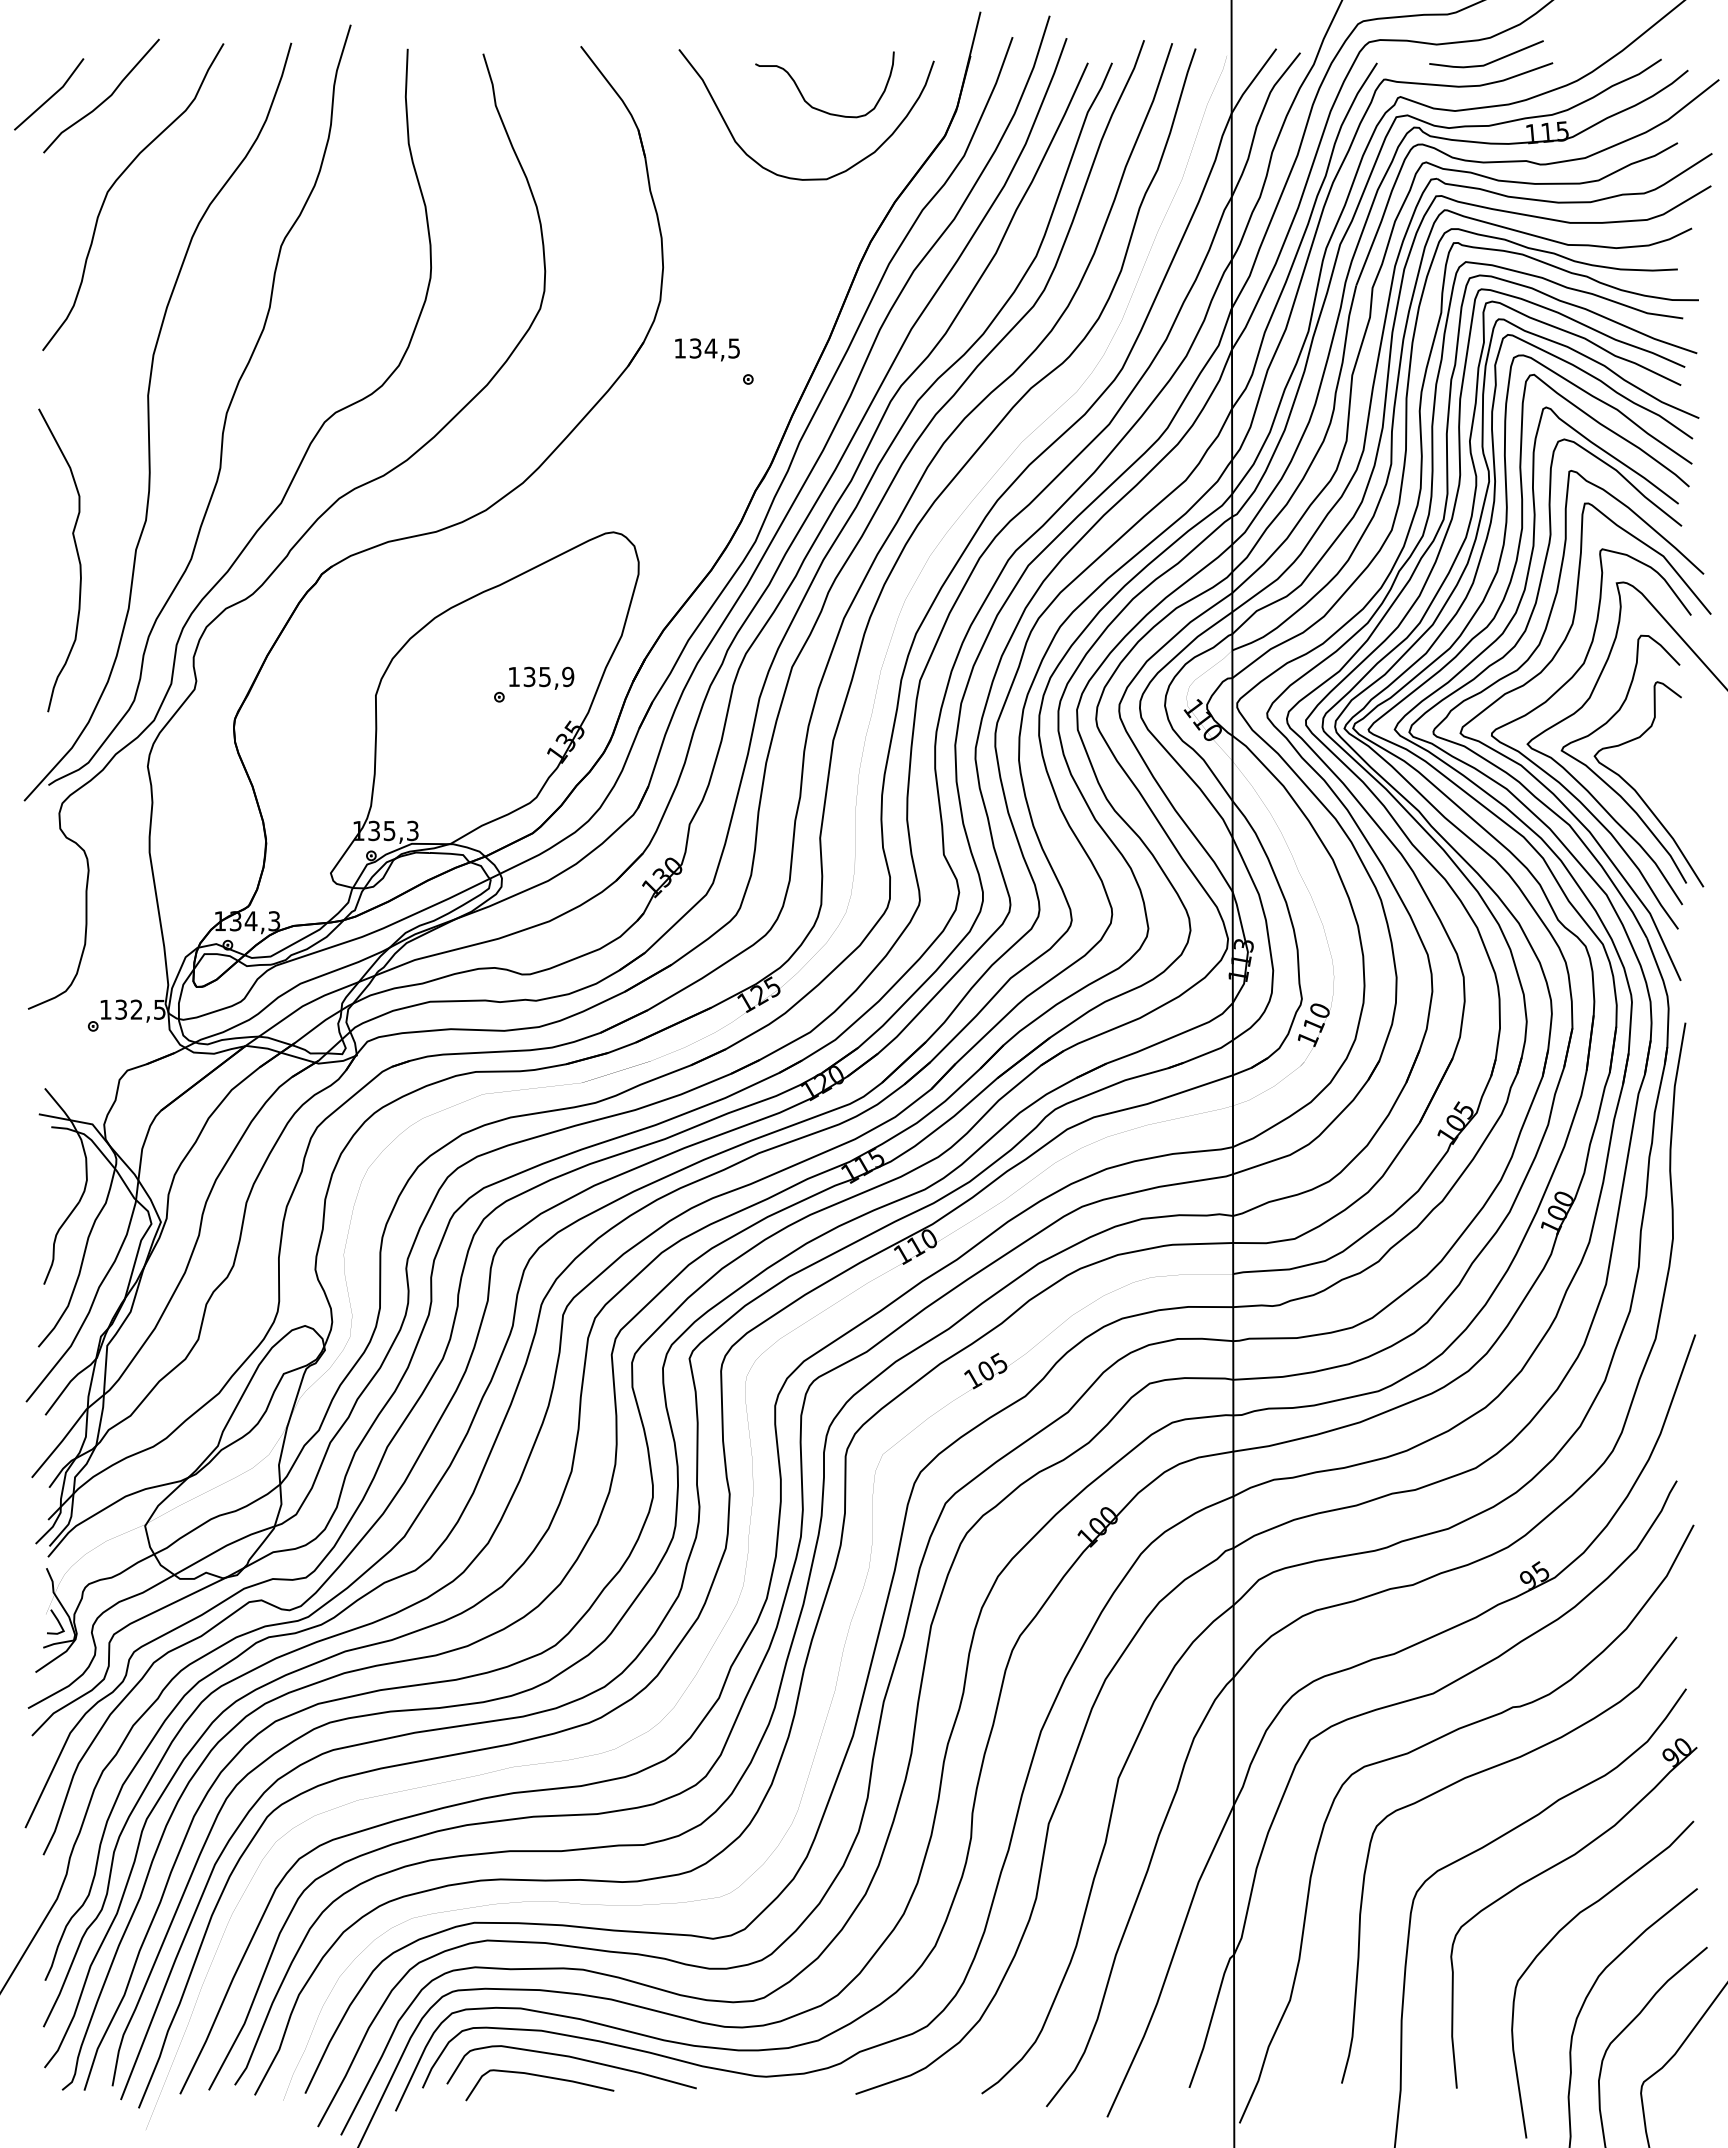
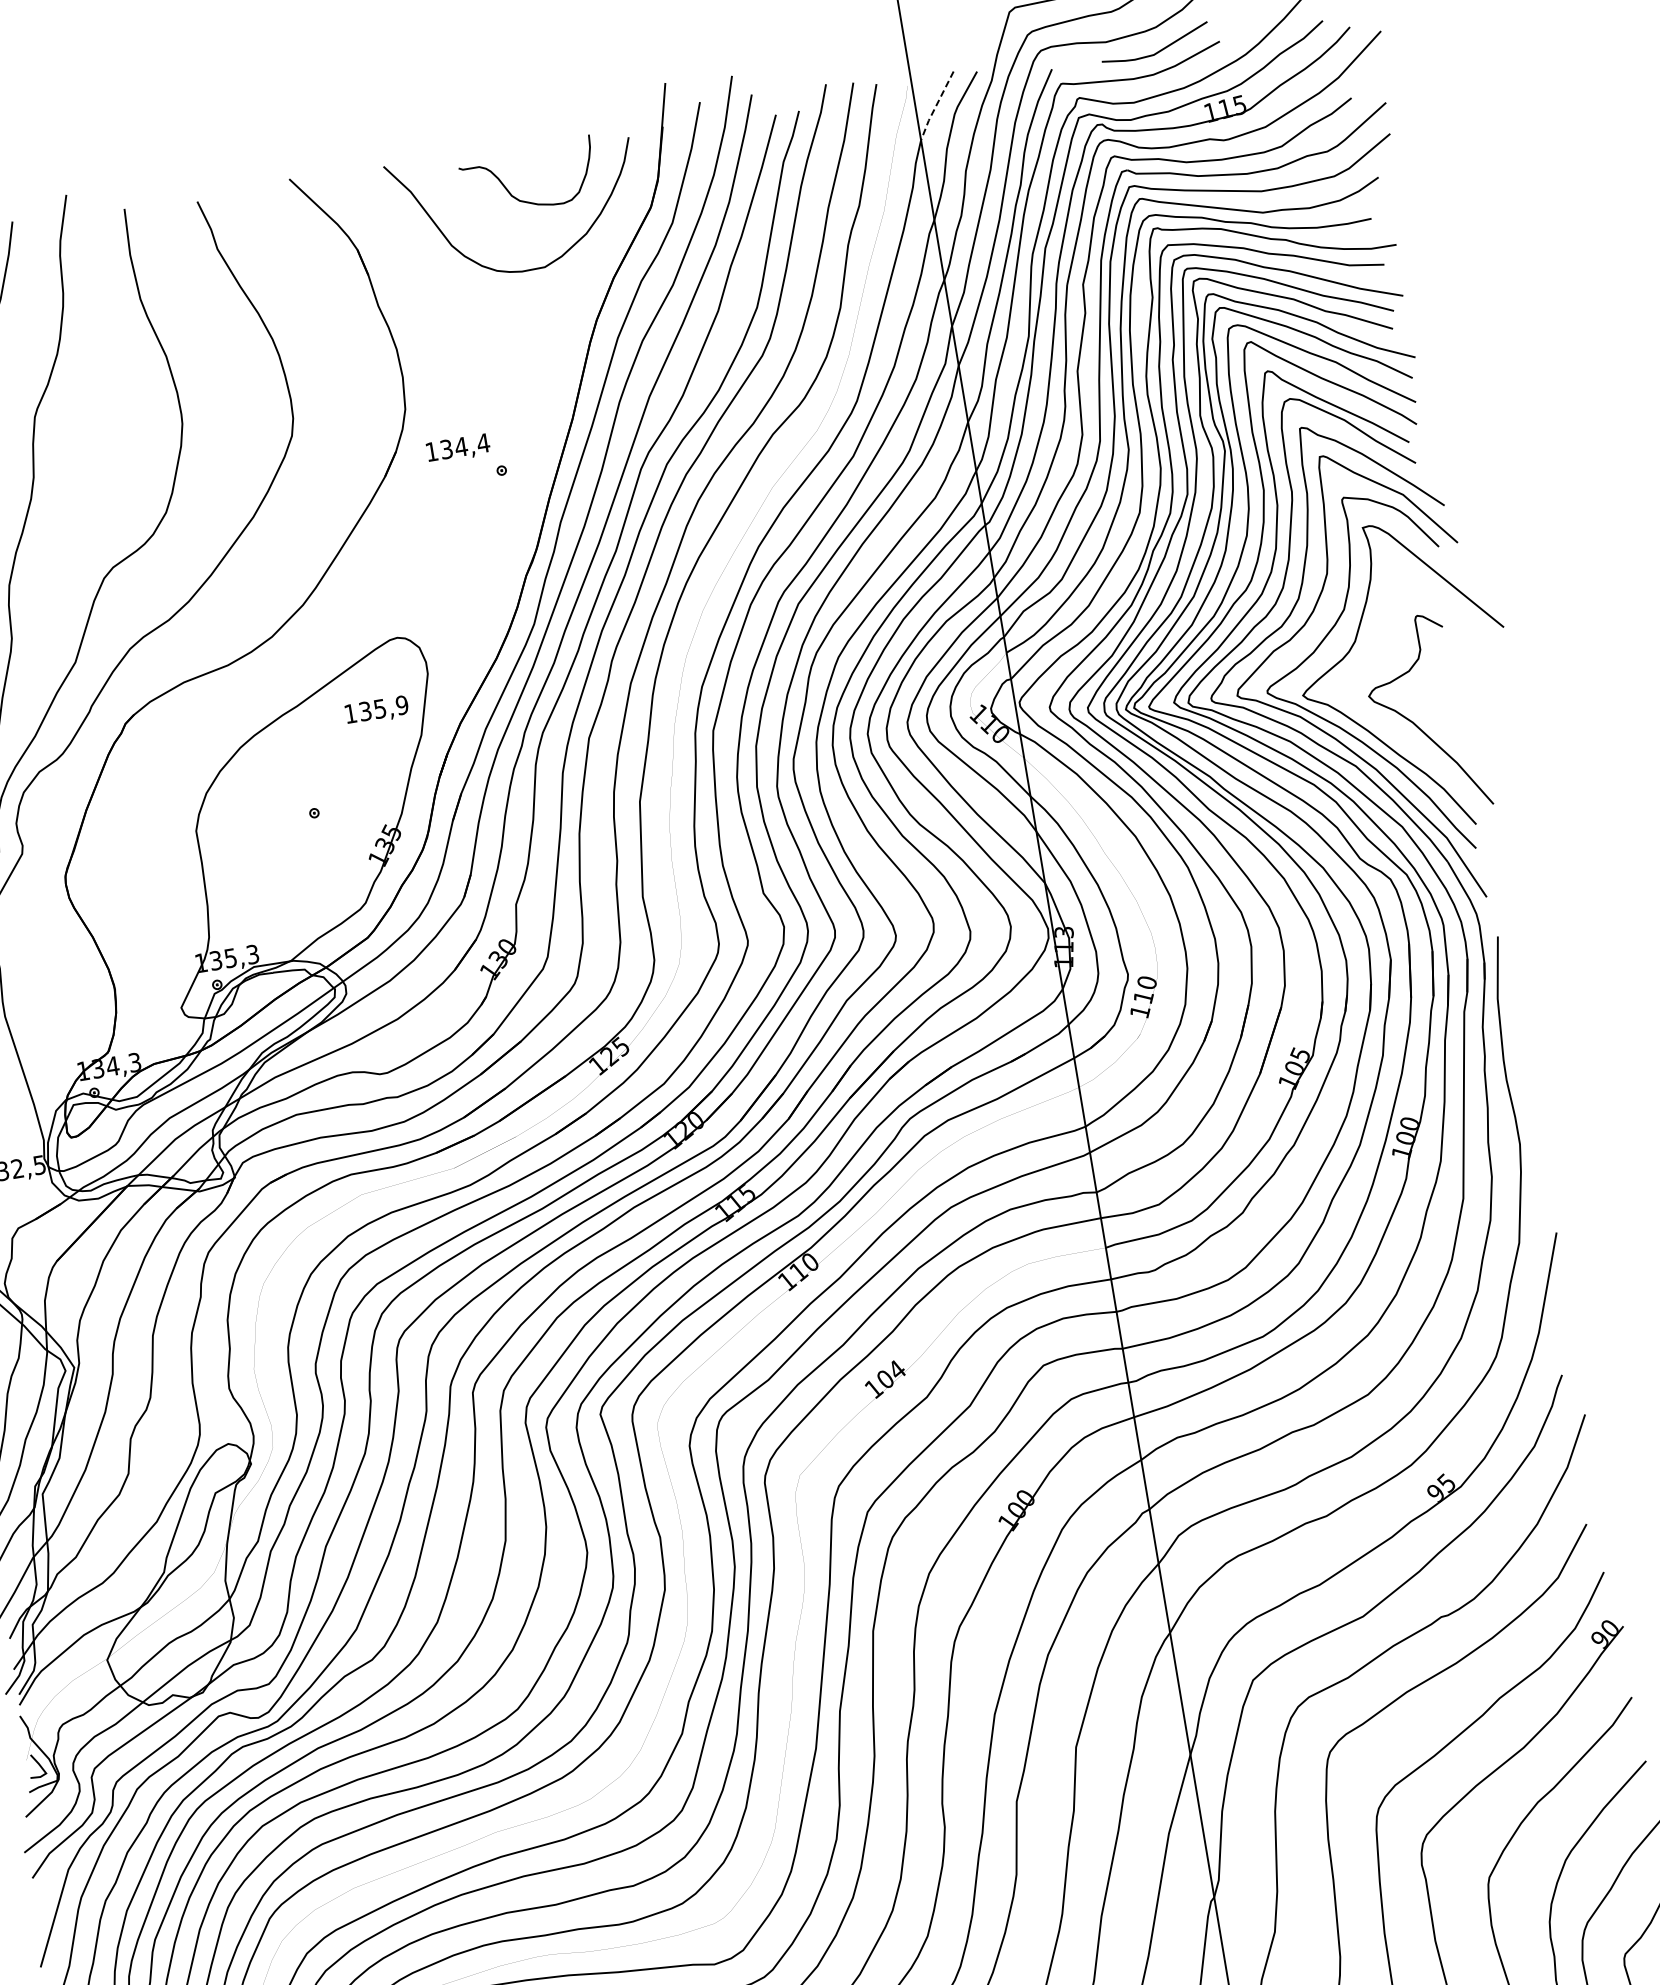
line: (1252, 80) -> (935, 105), solid -> dashed
text: (733, 348) -> (482, 443), 134,5 -> 134,4
text: (541, 677) -> (376, 710), moved
curve: (1602, 778) -> (1380, 716), removed
text: (998, 1363) -> (896, 1370), 105 -> 104

